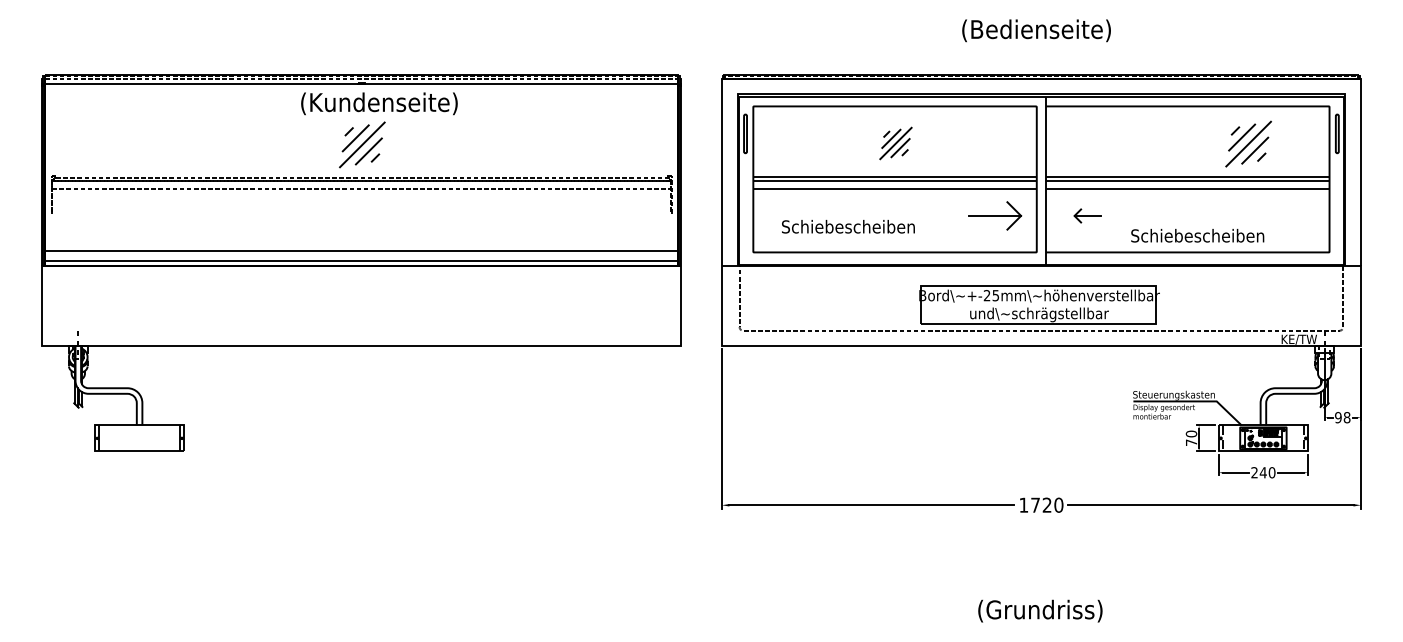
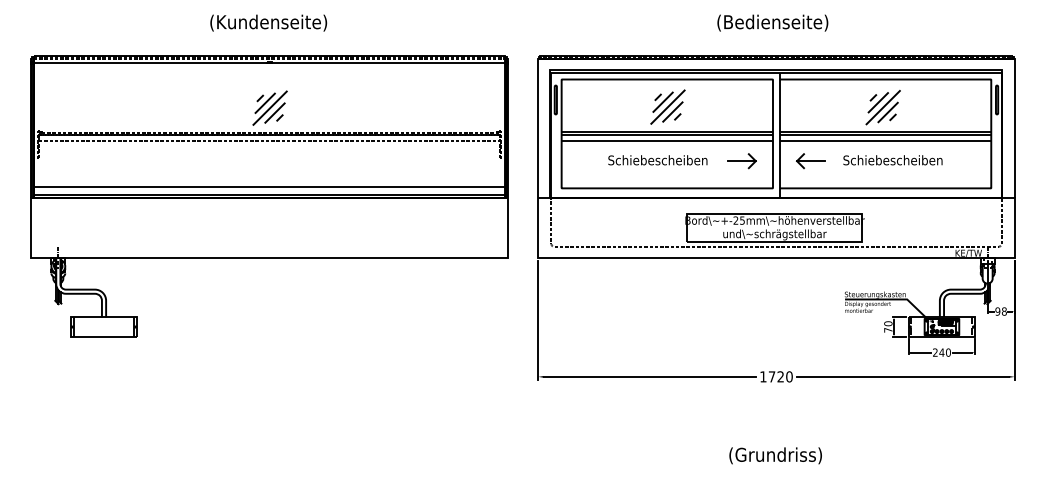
text: (379, 103) -> (268, 22), moved
part: (895, 143) -> (667, 107), size x1.43
part: (1248, 143) -> (883, 107), moved
part: (995, 215) -> (742, 160), size x0.71
part: (1087, 215) -> (810, 160), size x1.43
text: (848, 226) -> (657, 160), moved
text: (1197, 235) -> (892, 160), moved

